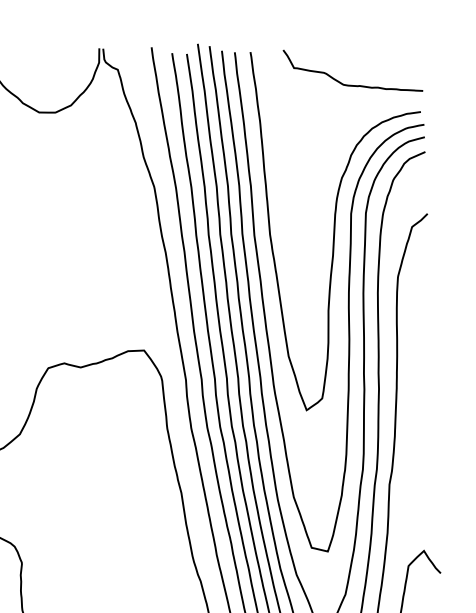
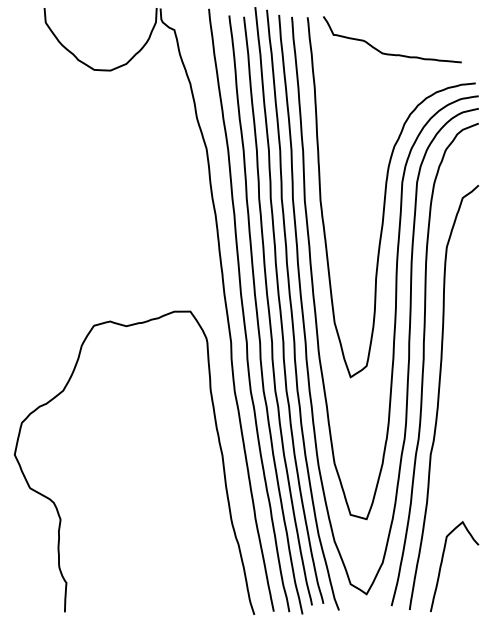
curve: (352, 84) -> (391, 53), moved

